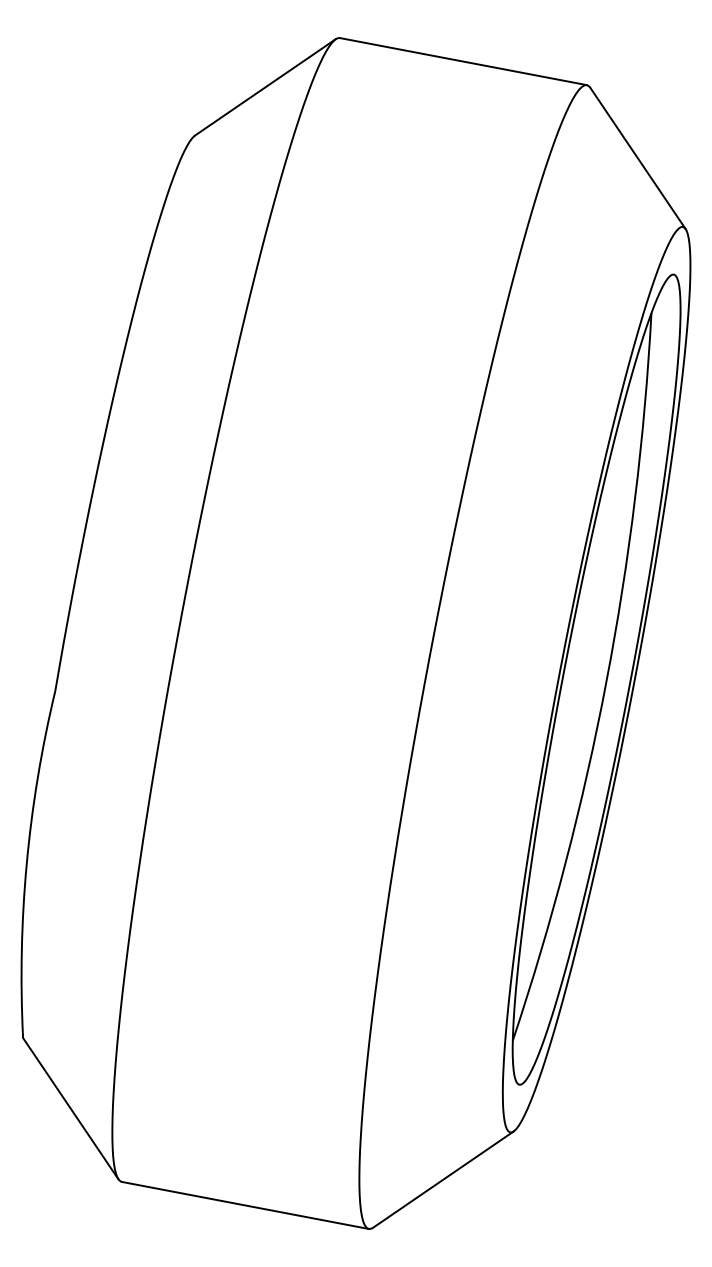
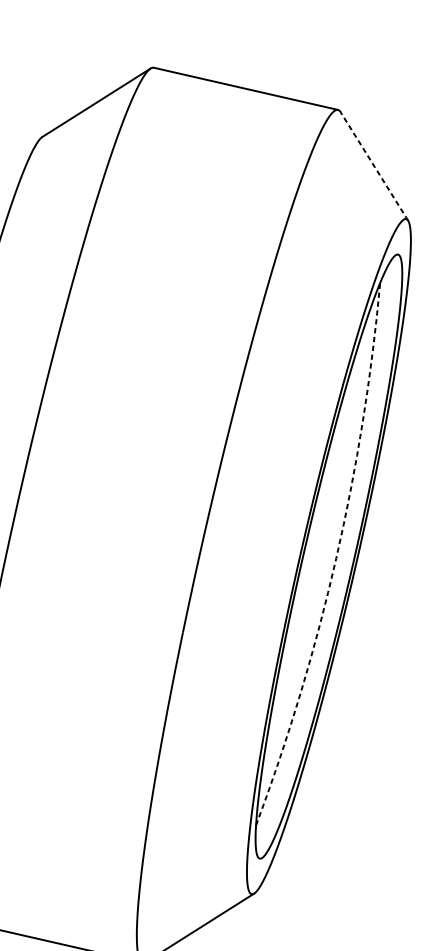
line: (637, 157) -> (374, 165), solid -> dashed
arc: (606, 681) -> (336, 558), solid -> dashed

